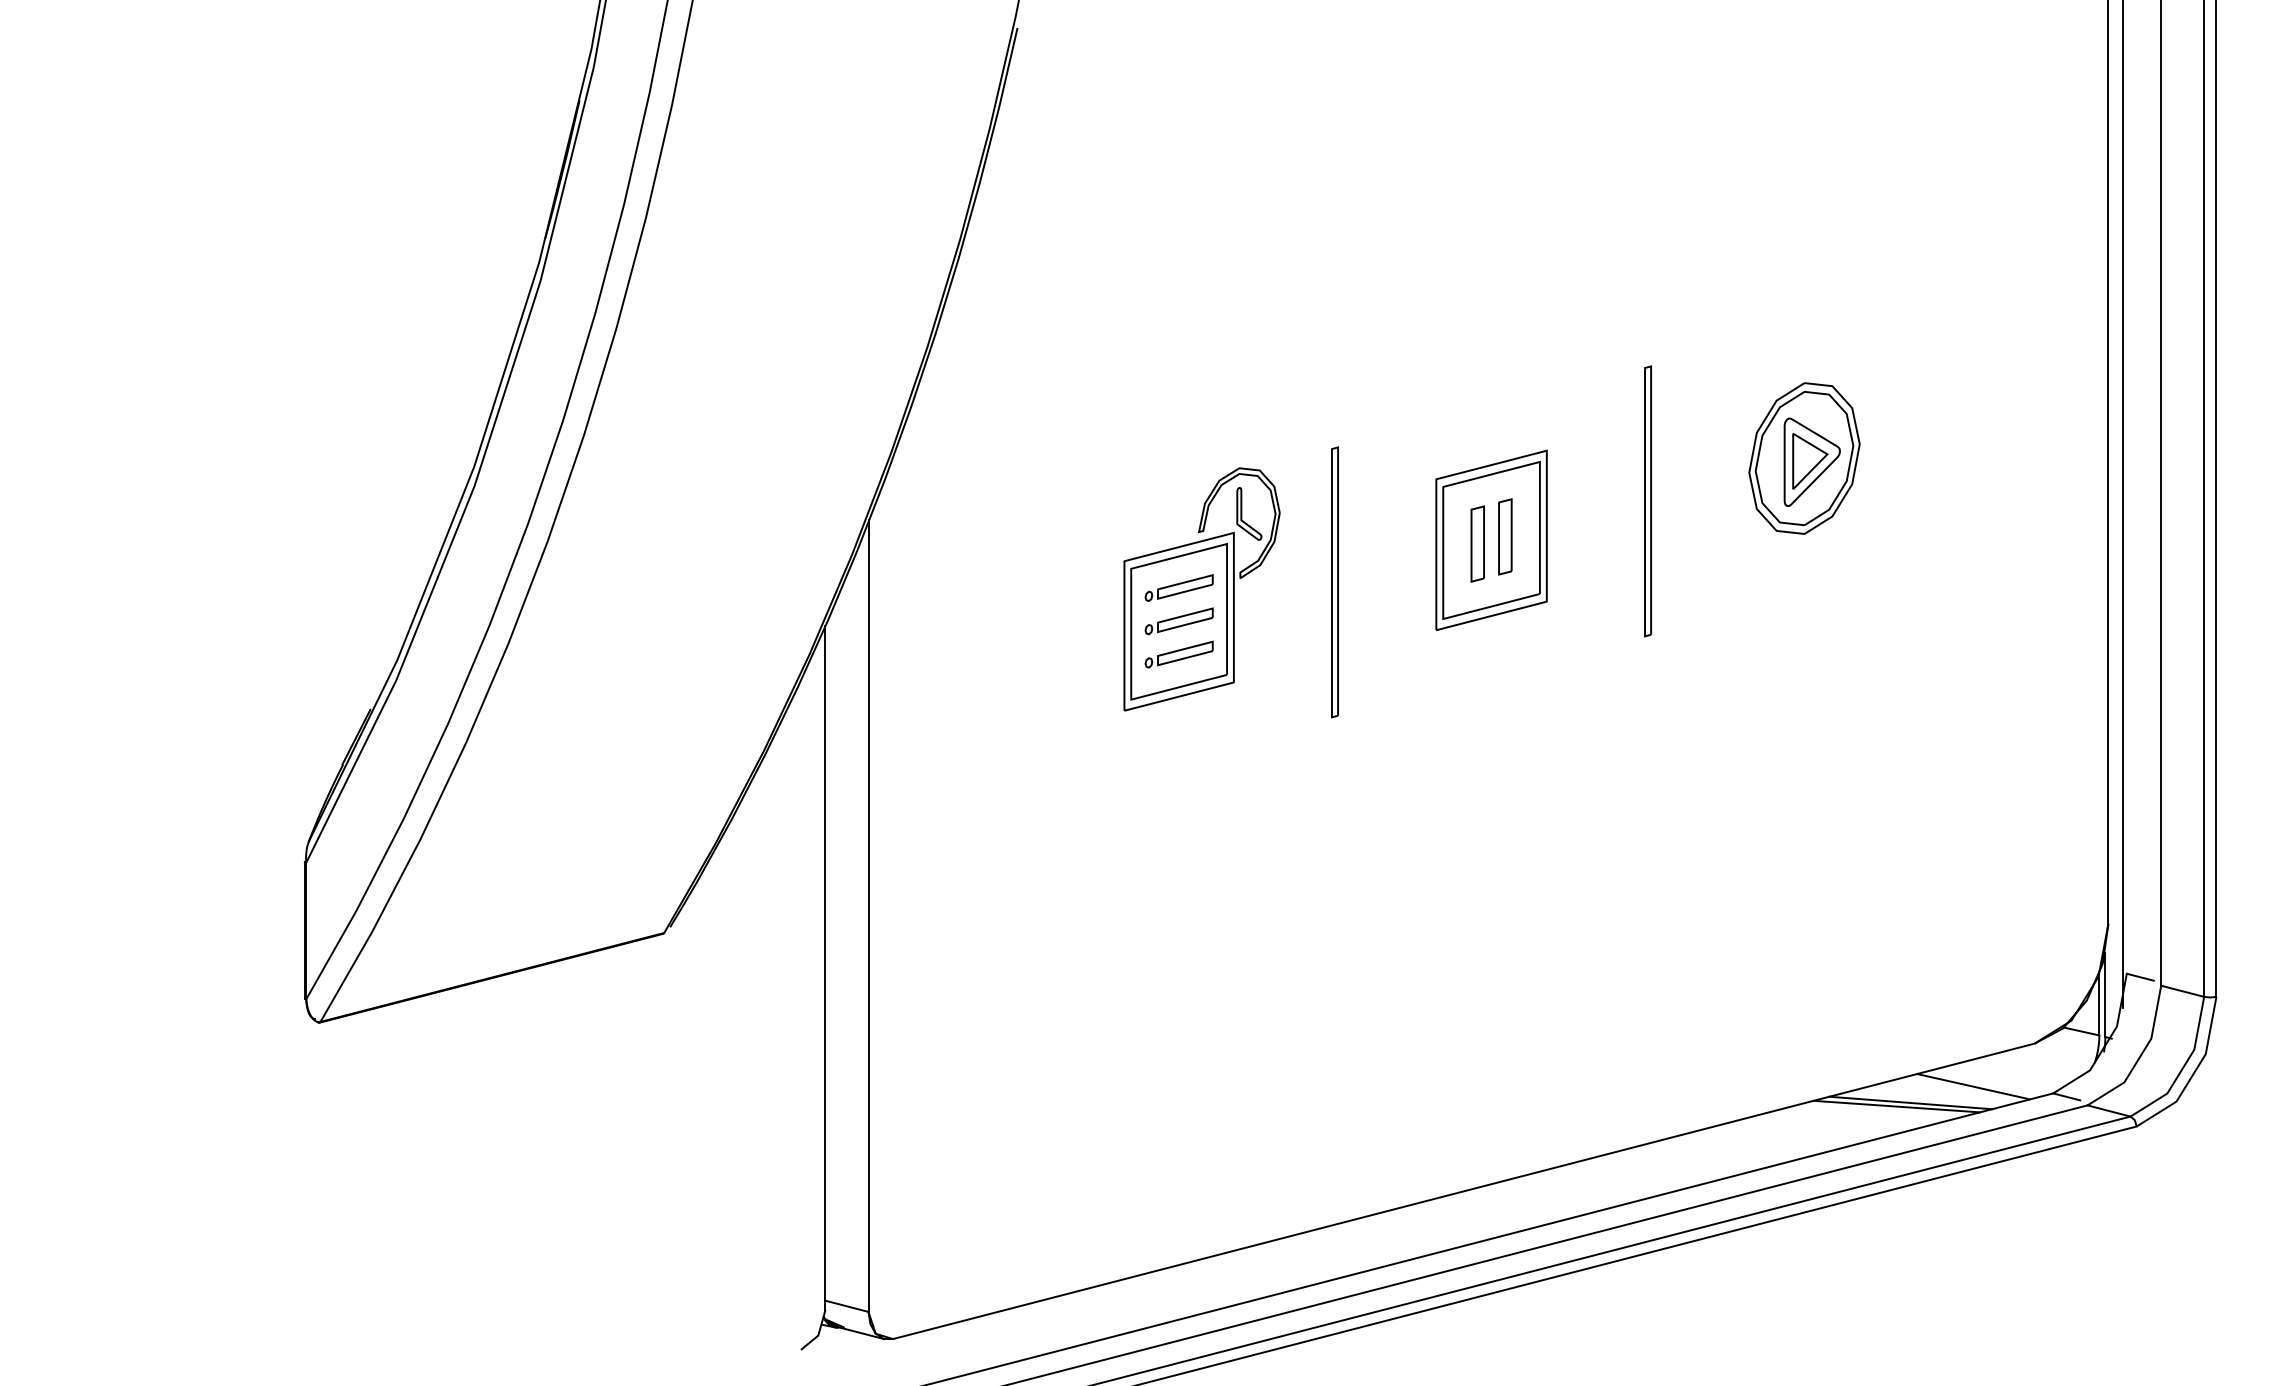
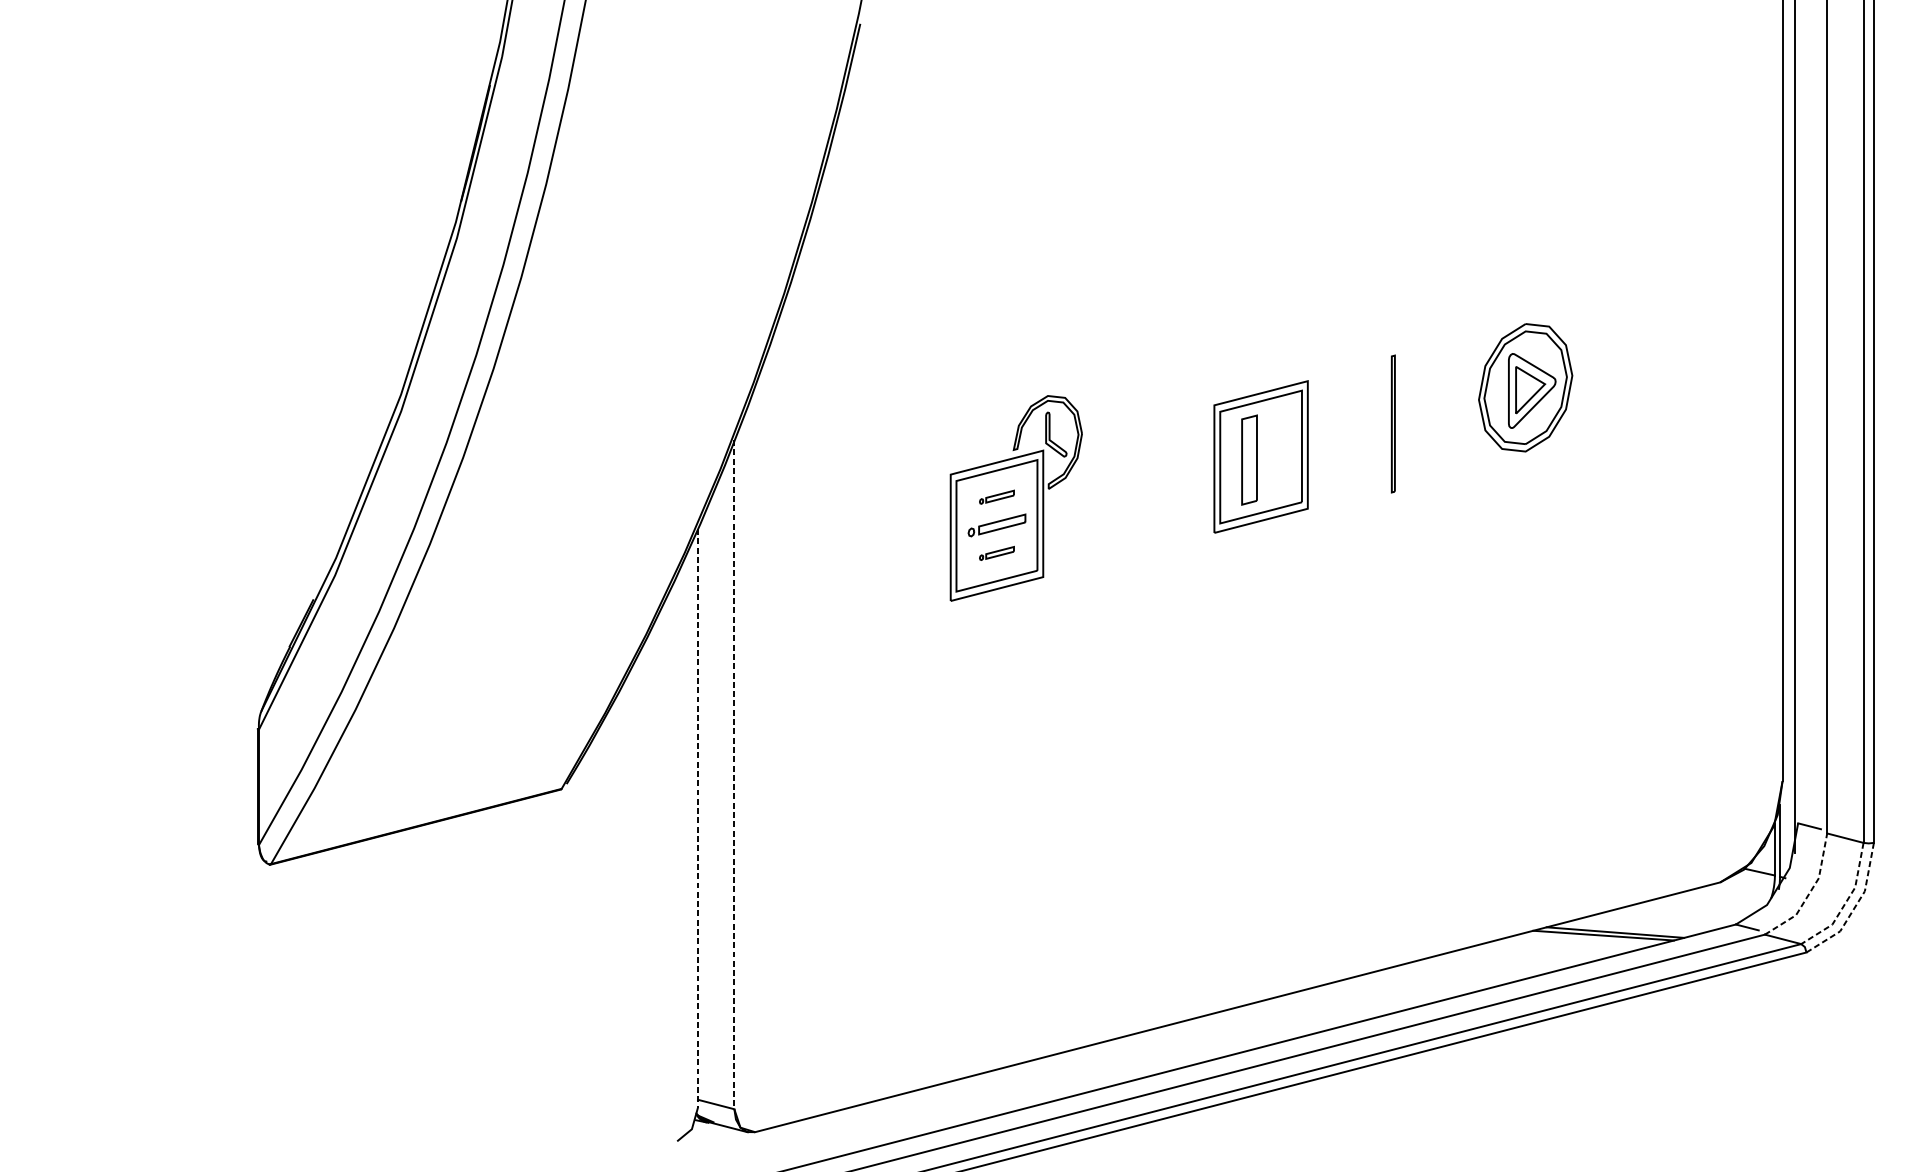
part: (1647, 501) -> (1392, 424), size x0.6
part: (1505, 536) -> (1272, 453), removed
part: (1477, 543) -> (1249, 459), size x1.4
part: (1334, 582) -> (1128, 492), removed
part: (1178, 587) -> (996, 496), size x0.6
part: (1178, 654) -> (996, 553), size x0.6
line: (868, 916) -> (734, 774), solid -> dashed
line: (825, 968) -> (698, 818), solid -> dashed
line: (2140, 1056) -> (1809, 893), solid -> dashed
line: (2183, 1067) -> (1846, 902), solid -> dashed
line: (2193, 1073) -> (1854, 907), solid -> dashed
line: (1973, 1086) -> (1668, 918), removed

